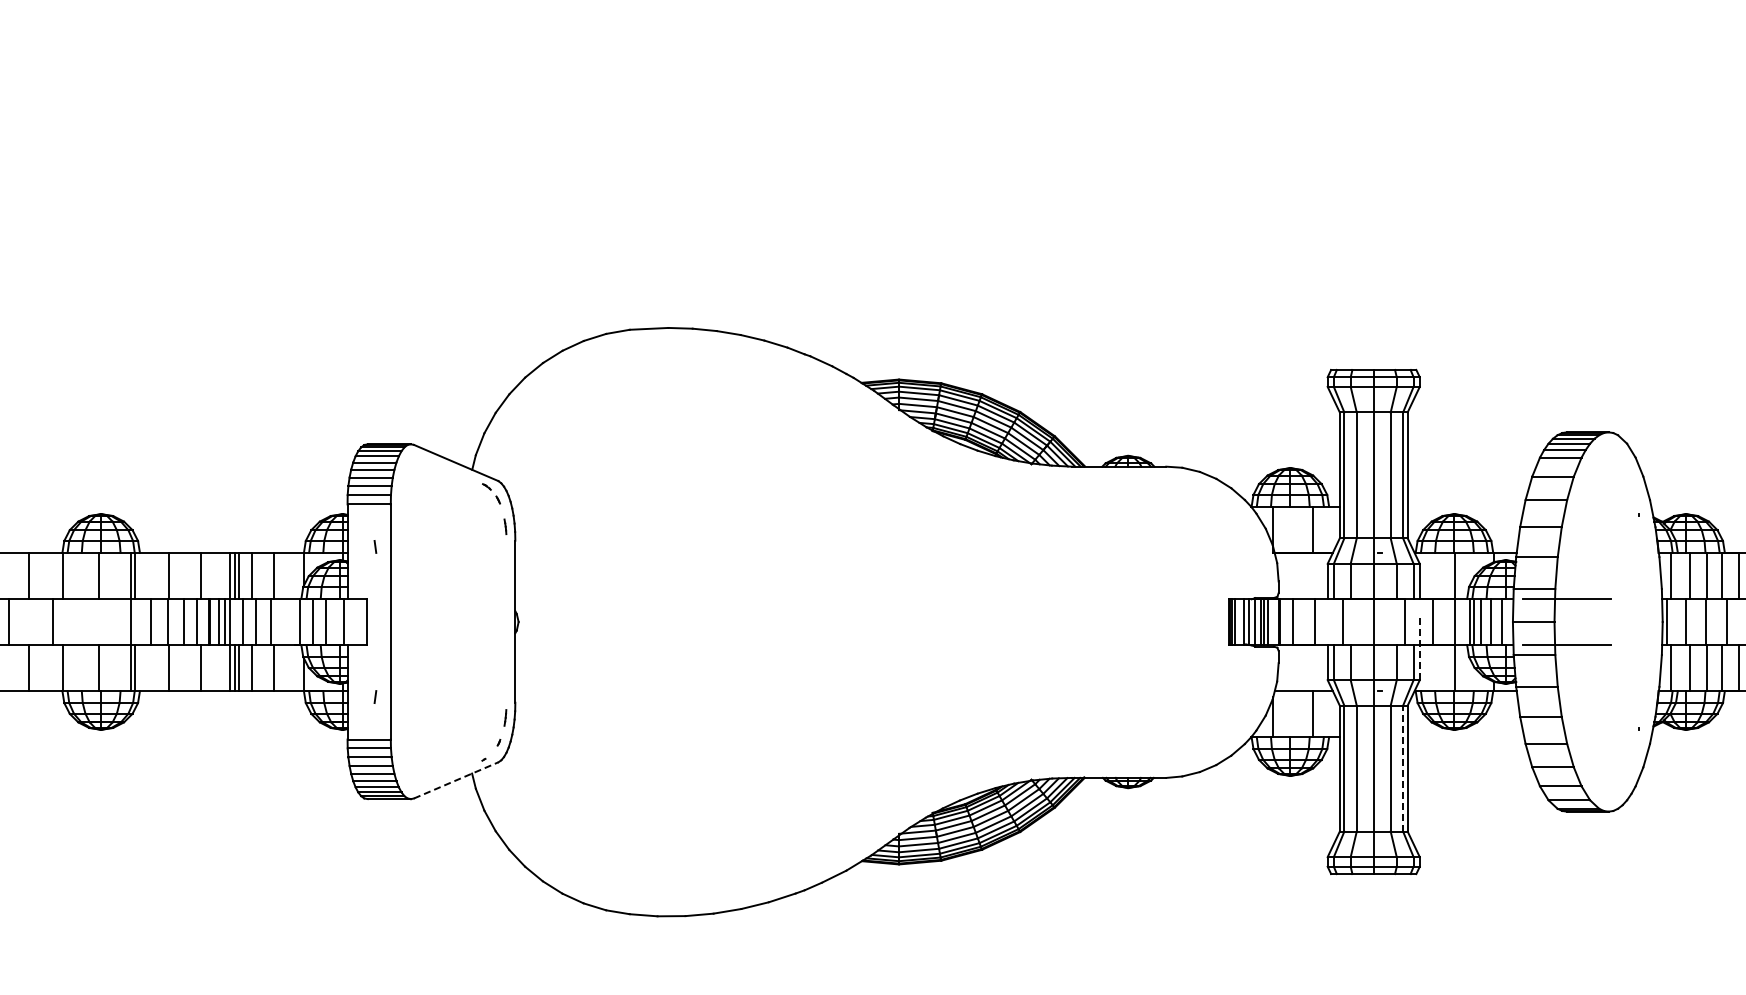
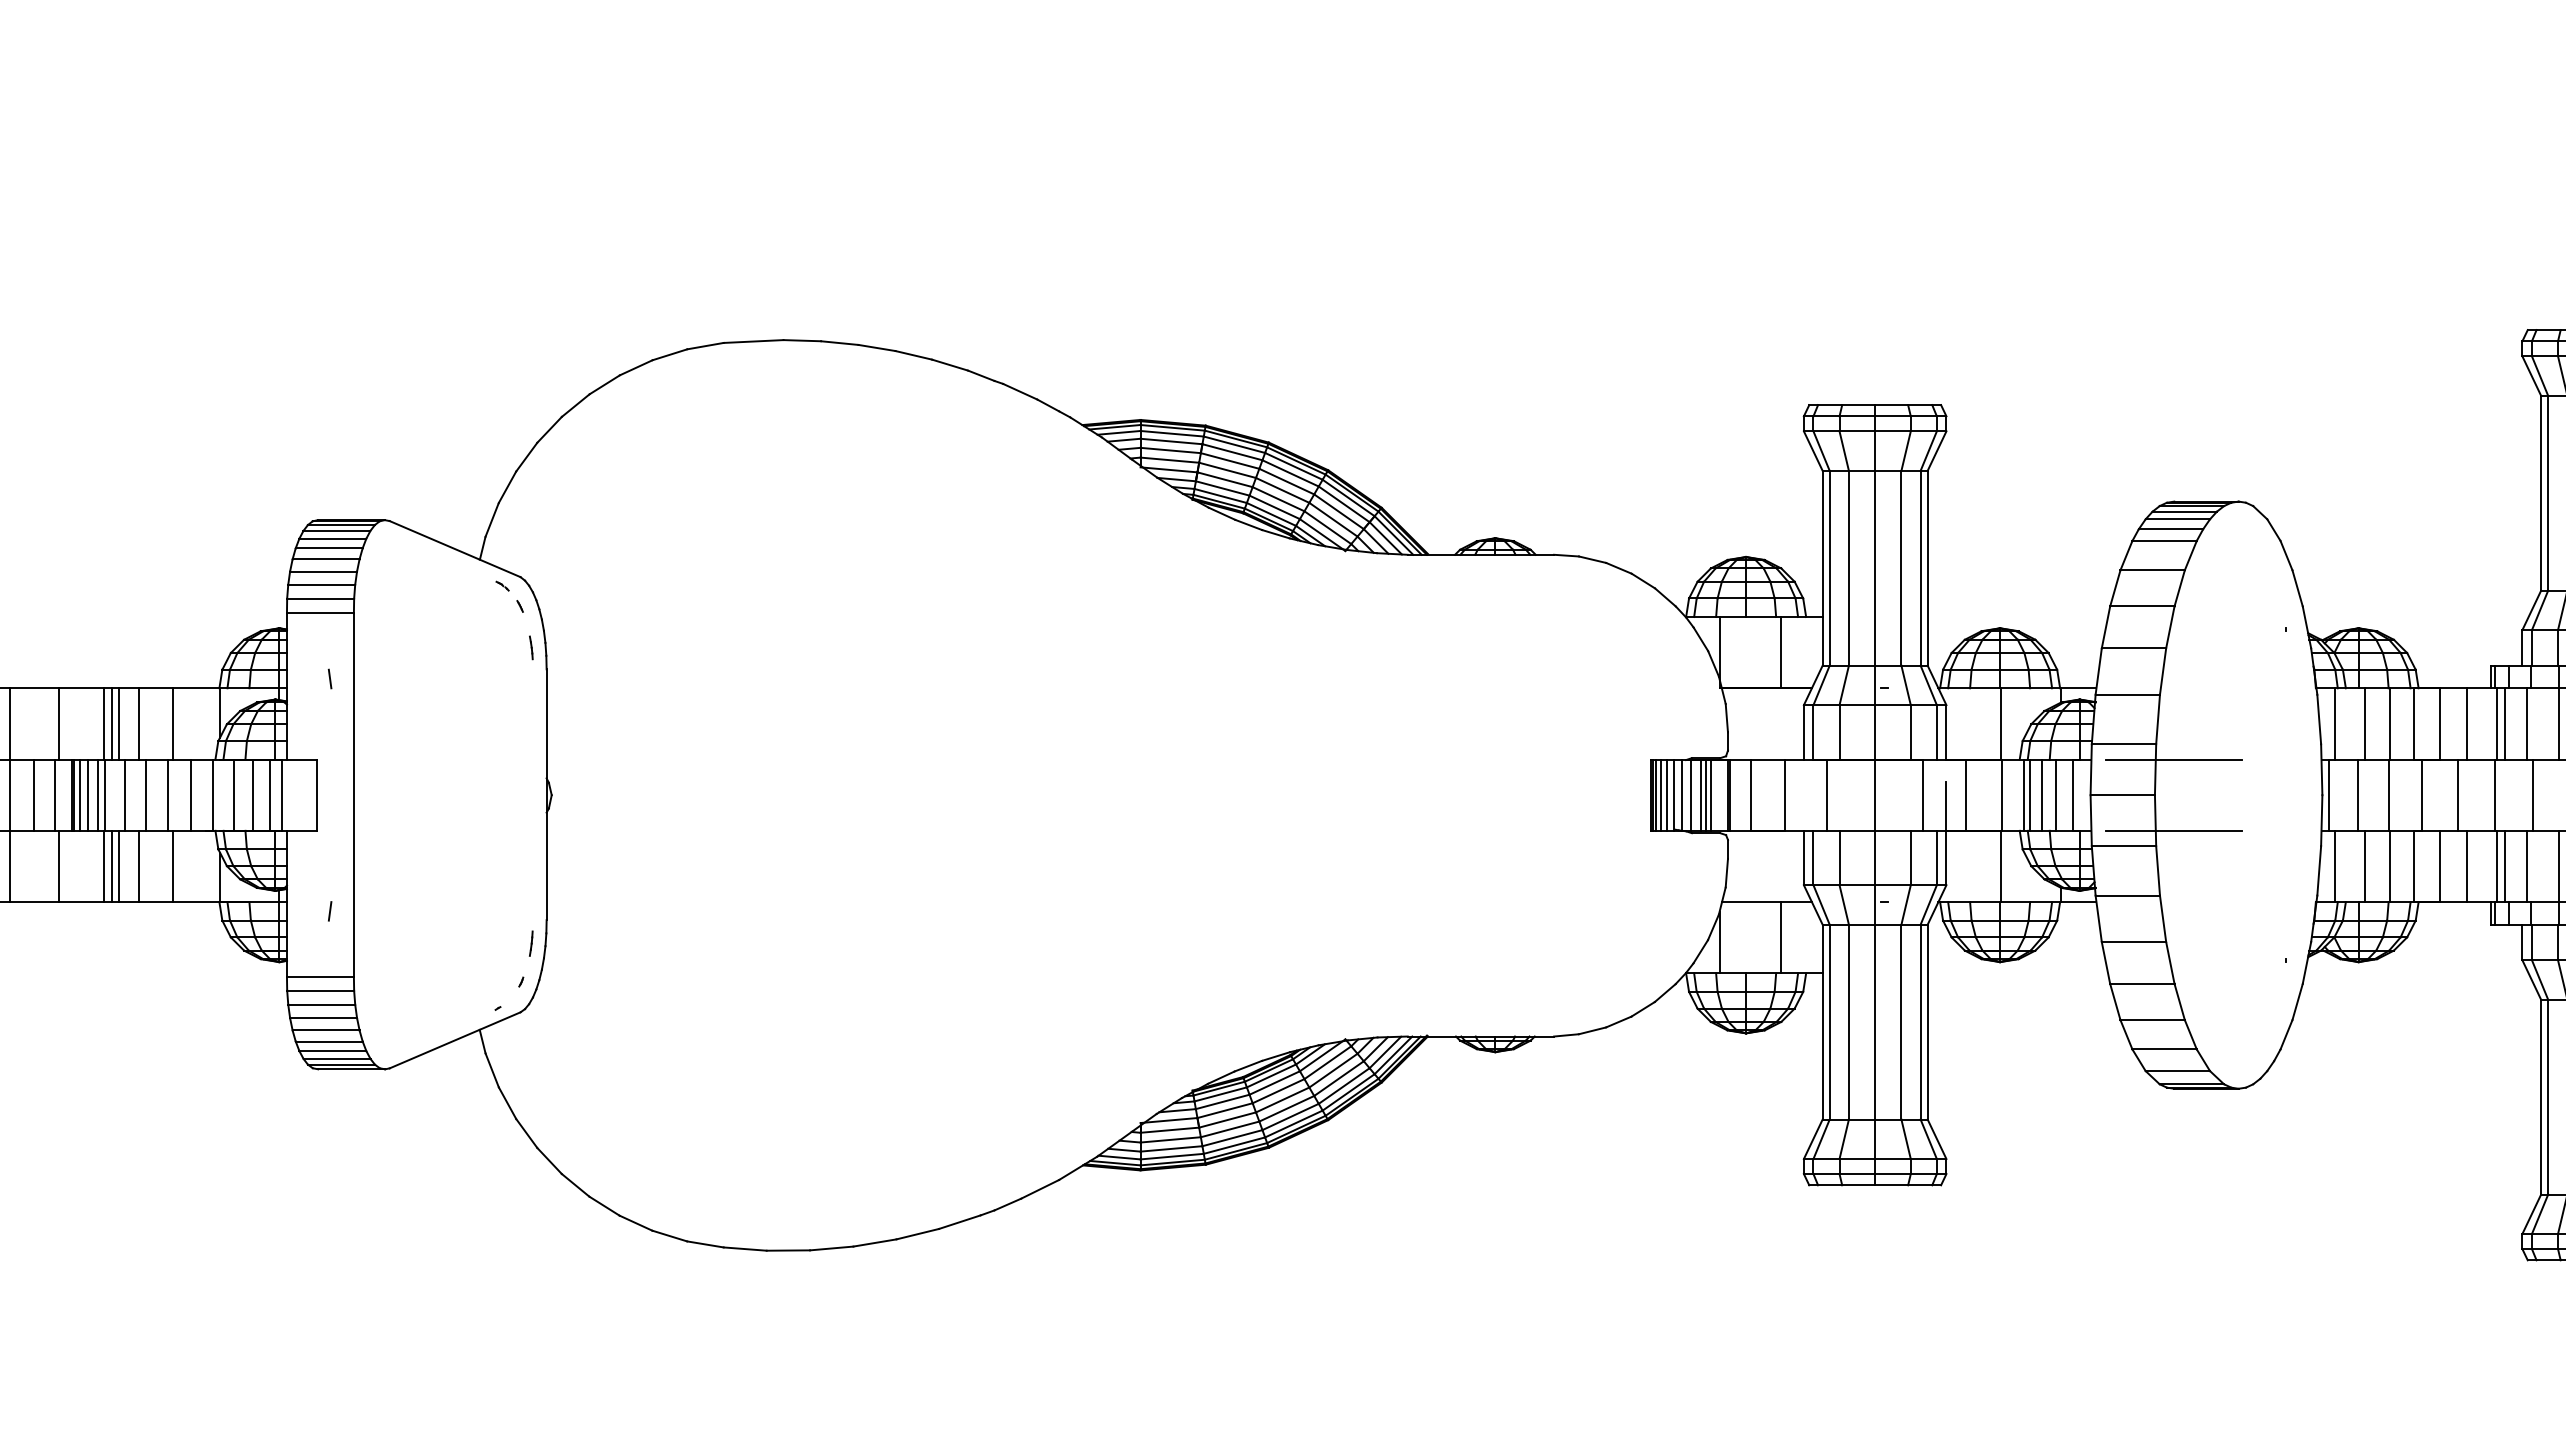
line: (213, 621) -> (79, 794), added
line: (285, 621) -> (190, 794), added
line: (336, 621) -> (269, 794), added
line: (1239, 621) -> (1667, 794), added
line: (1419, 646) -> (1945, 833), dashed -> solid
line: (1403, 768) -> (1921, 1021), dashed -> solid
line: (456, 780) -> (455, 1040), dashed -> solid

